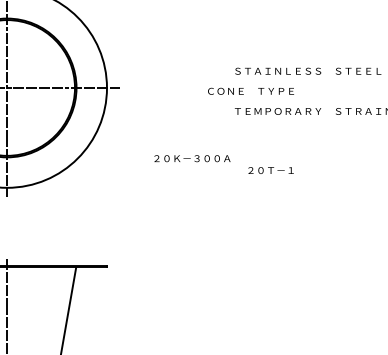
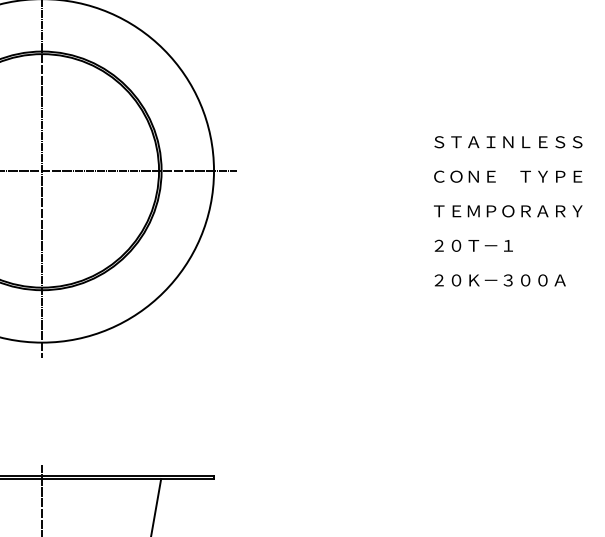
text: (250, 90) -> (507, 175), moved
text: (192, 158) -> (500, 280), moved
text: (270, 170) -> (472, 245), moved

